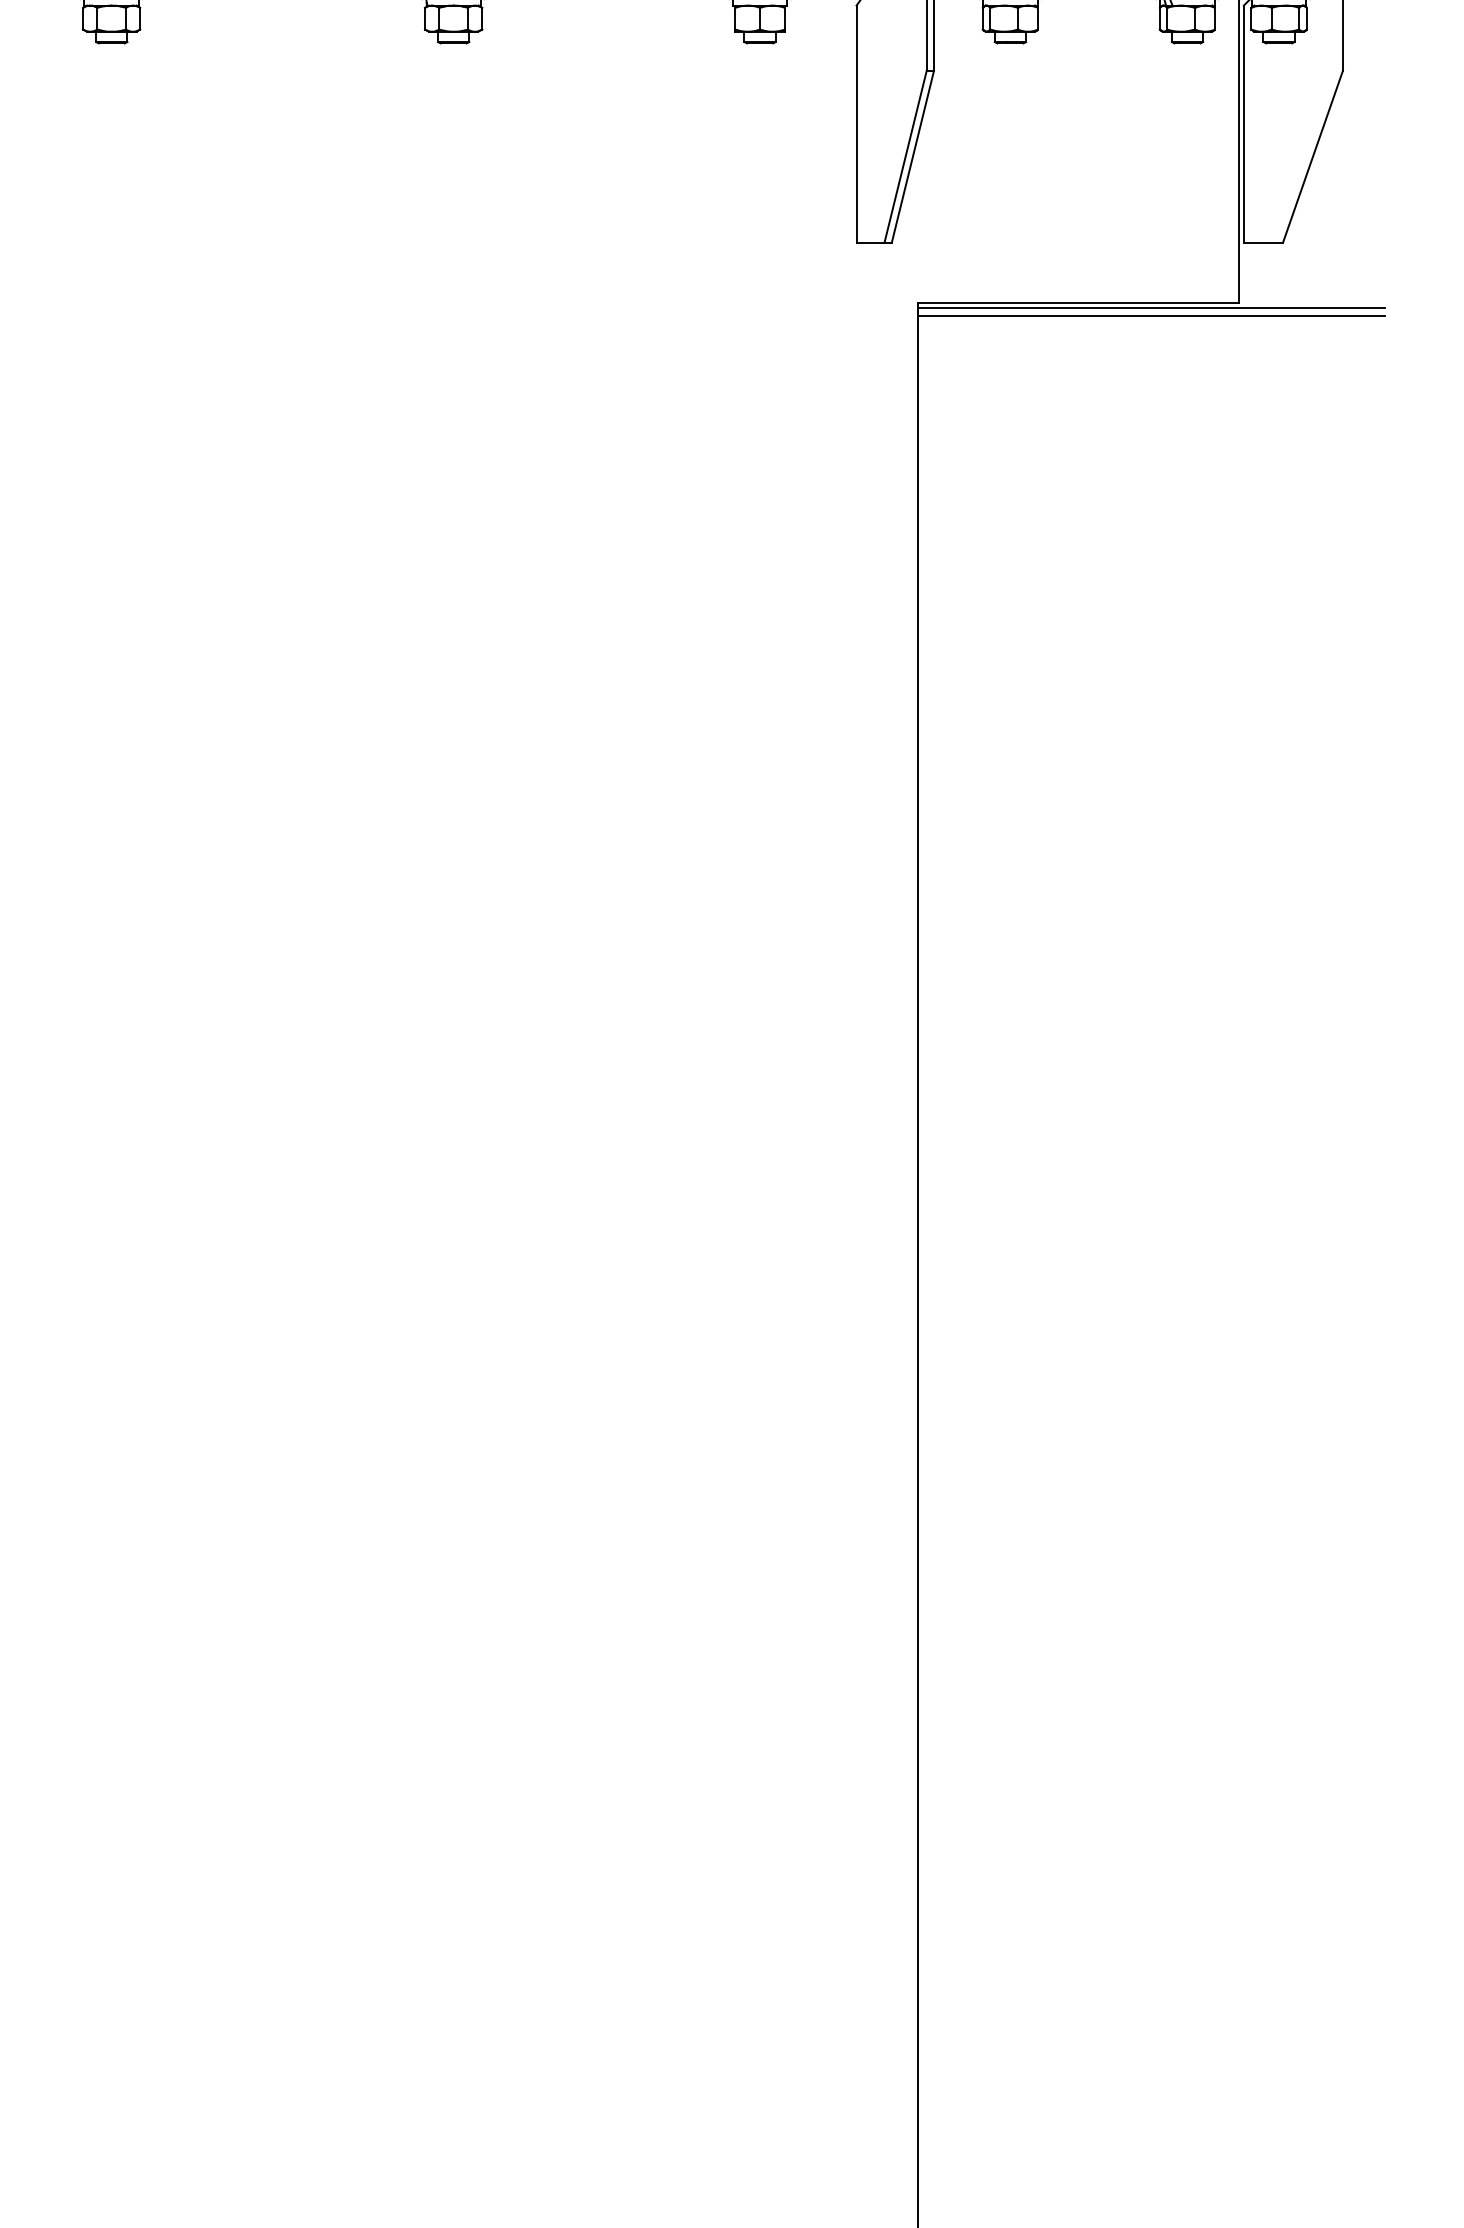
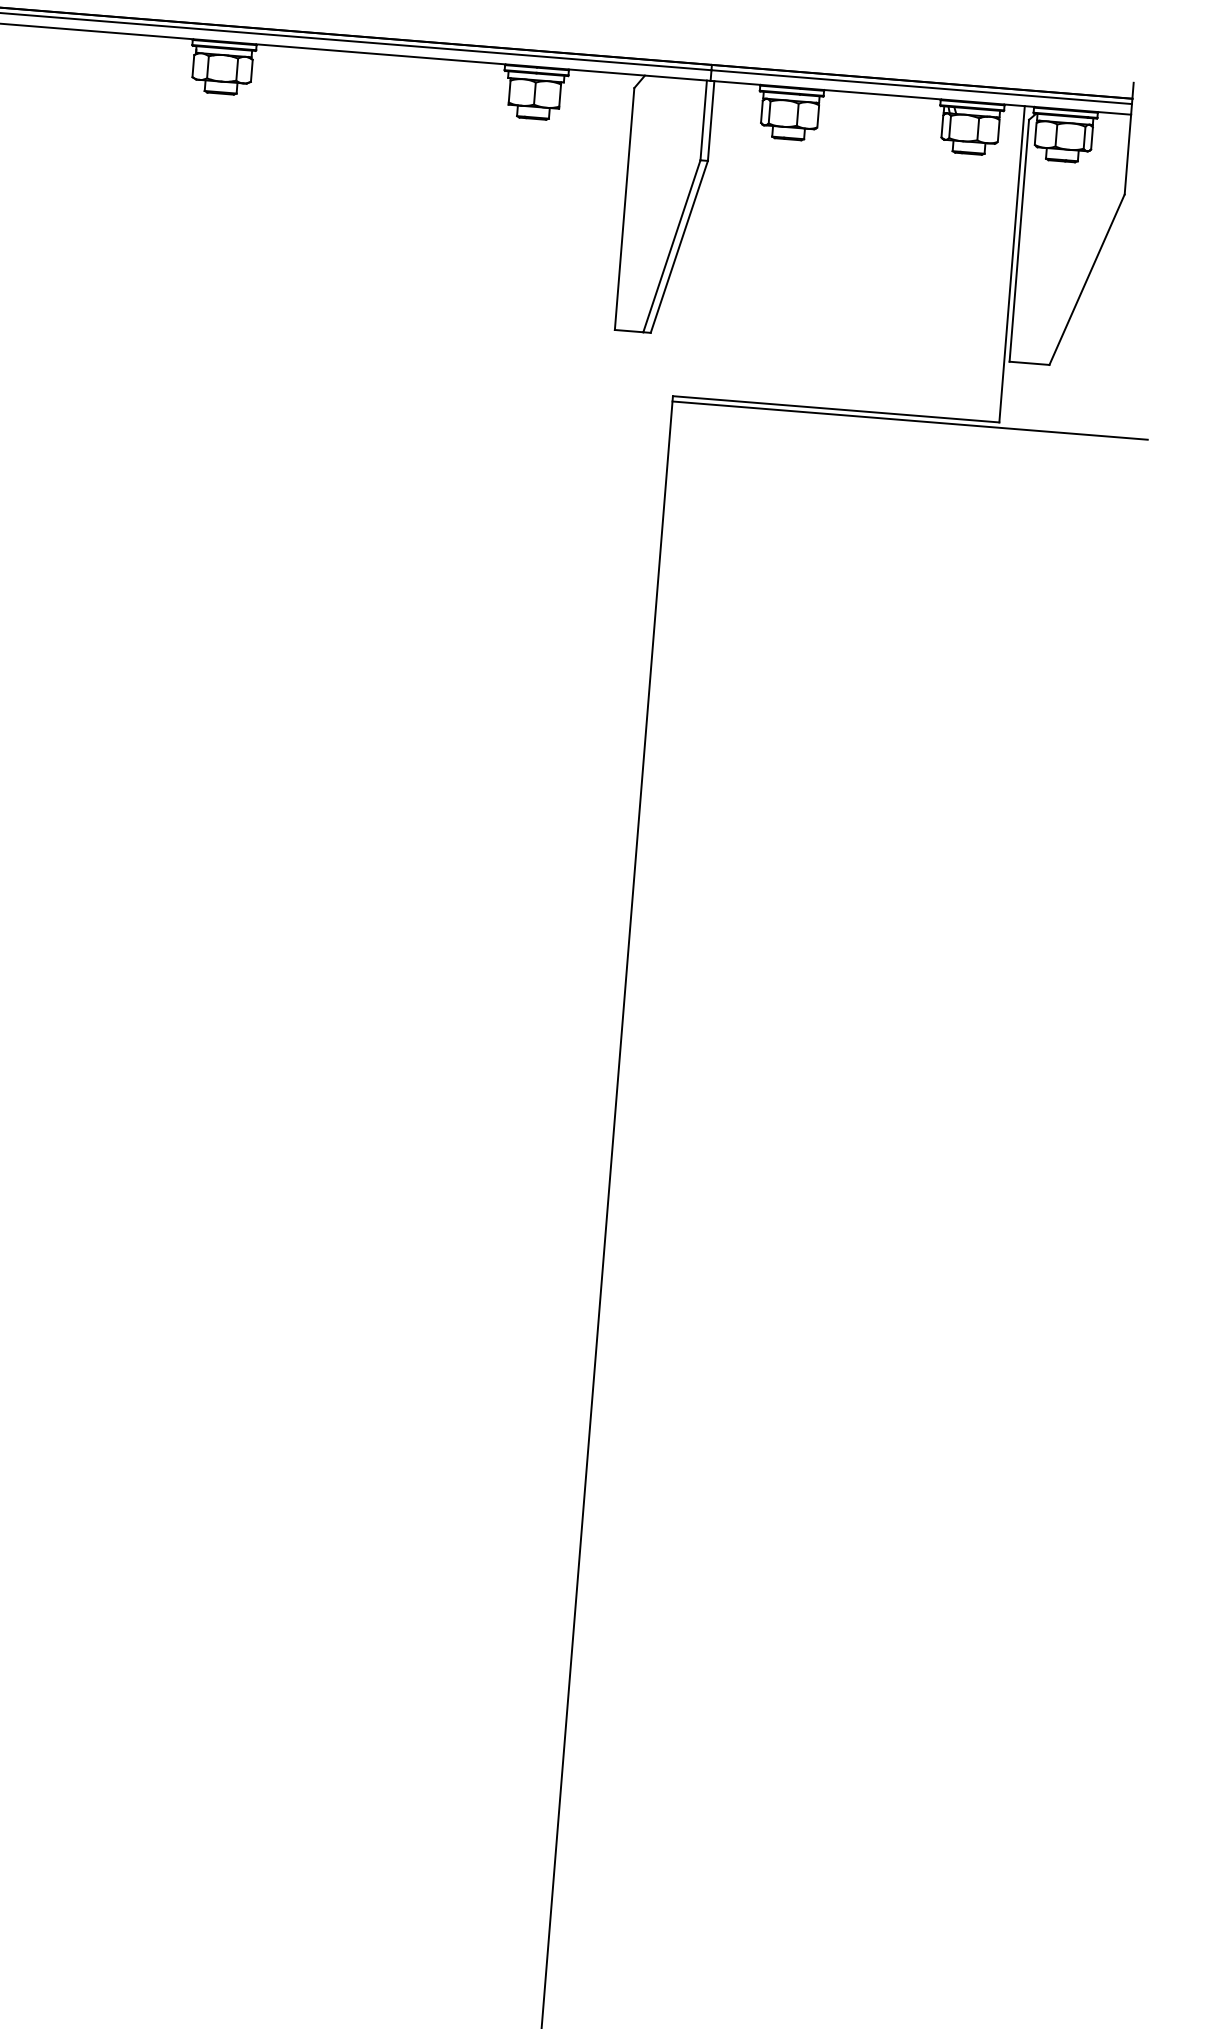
line: (1151, 315) -> (909, 428), removed

